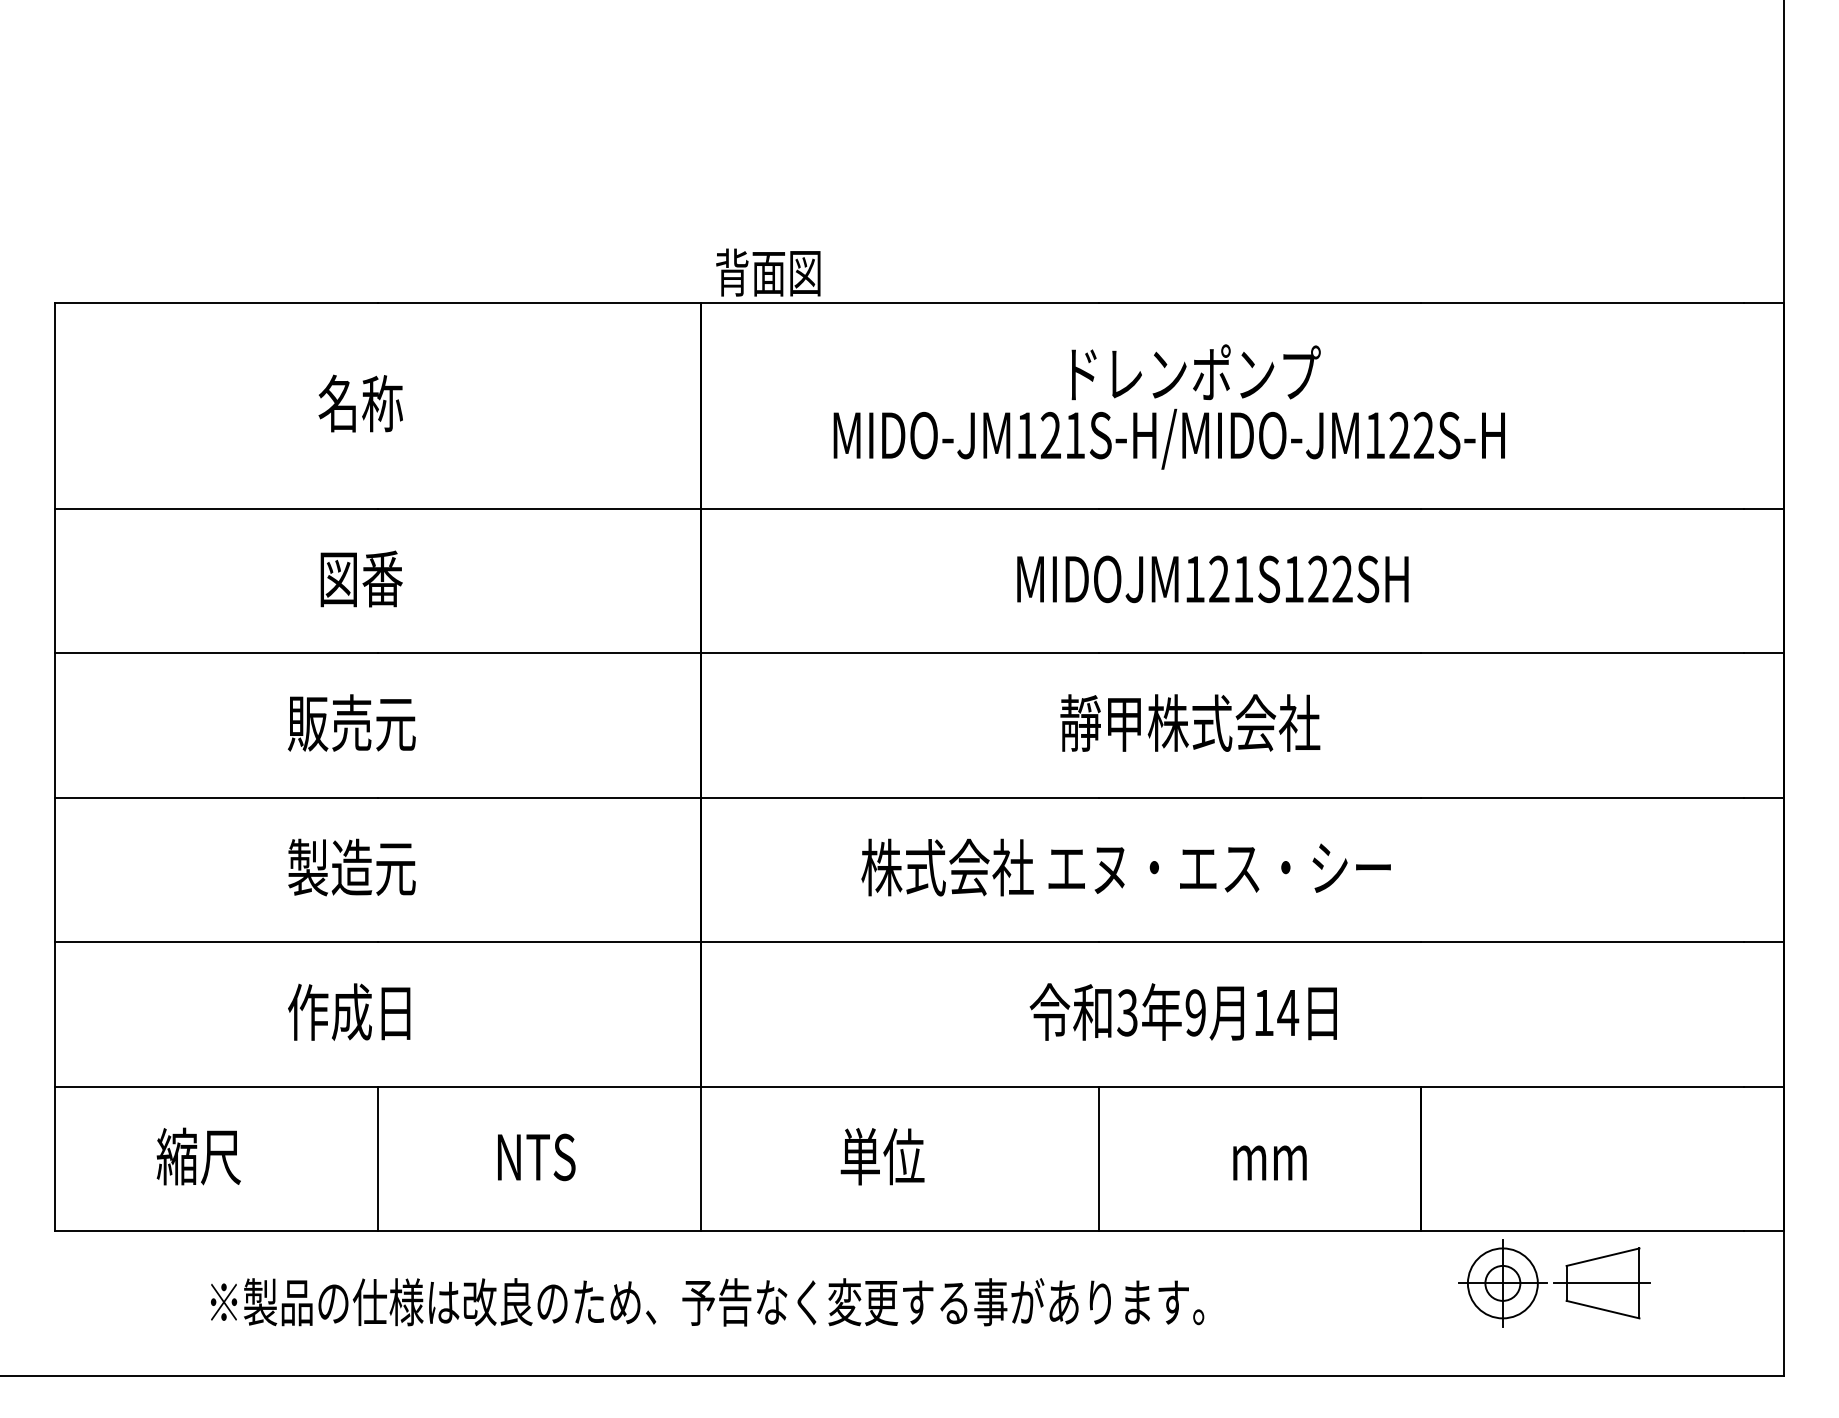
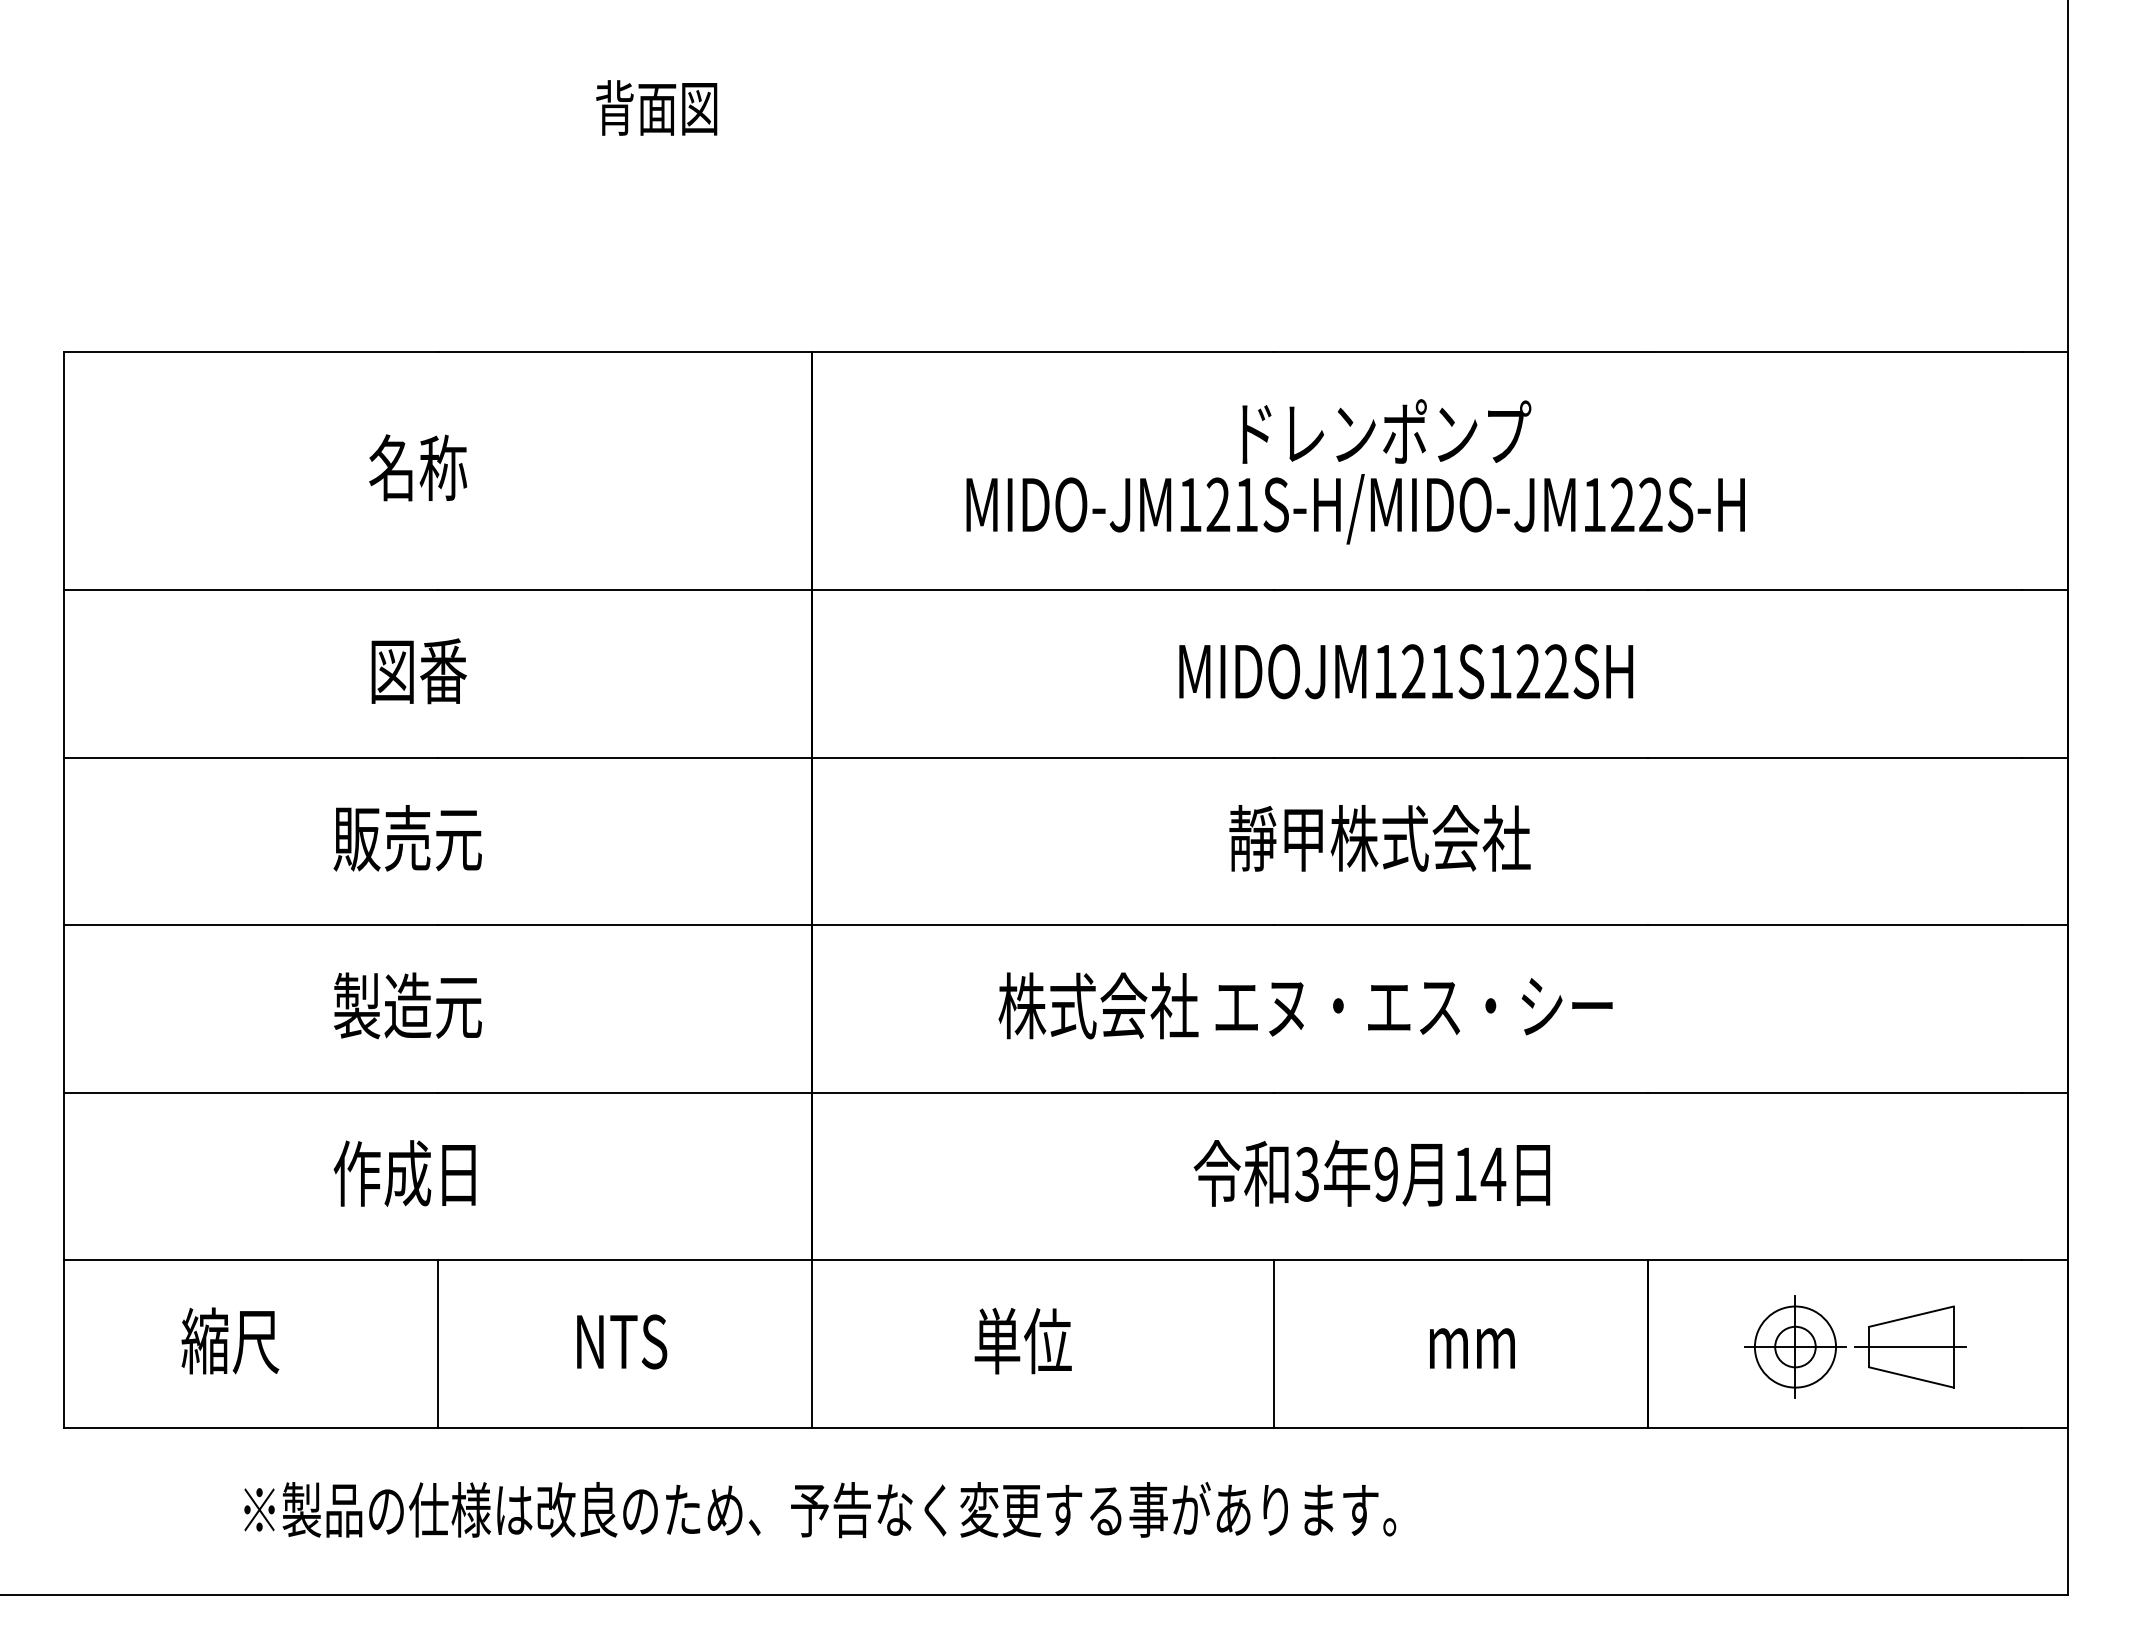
text: (768, 272) -> (656, 107), moved
part: (1554, 1282) -> (1855, 1346), moved

